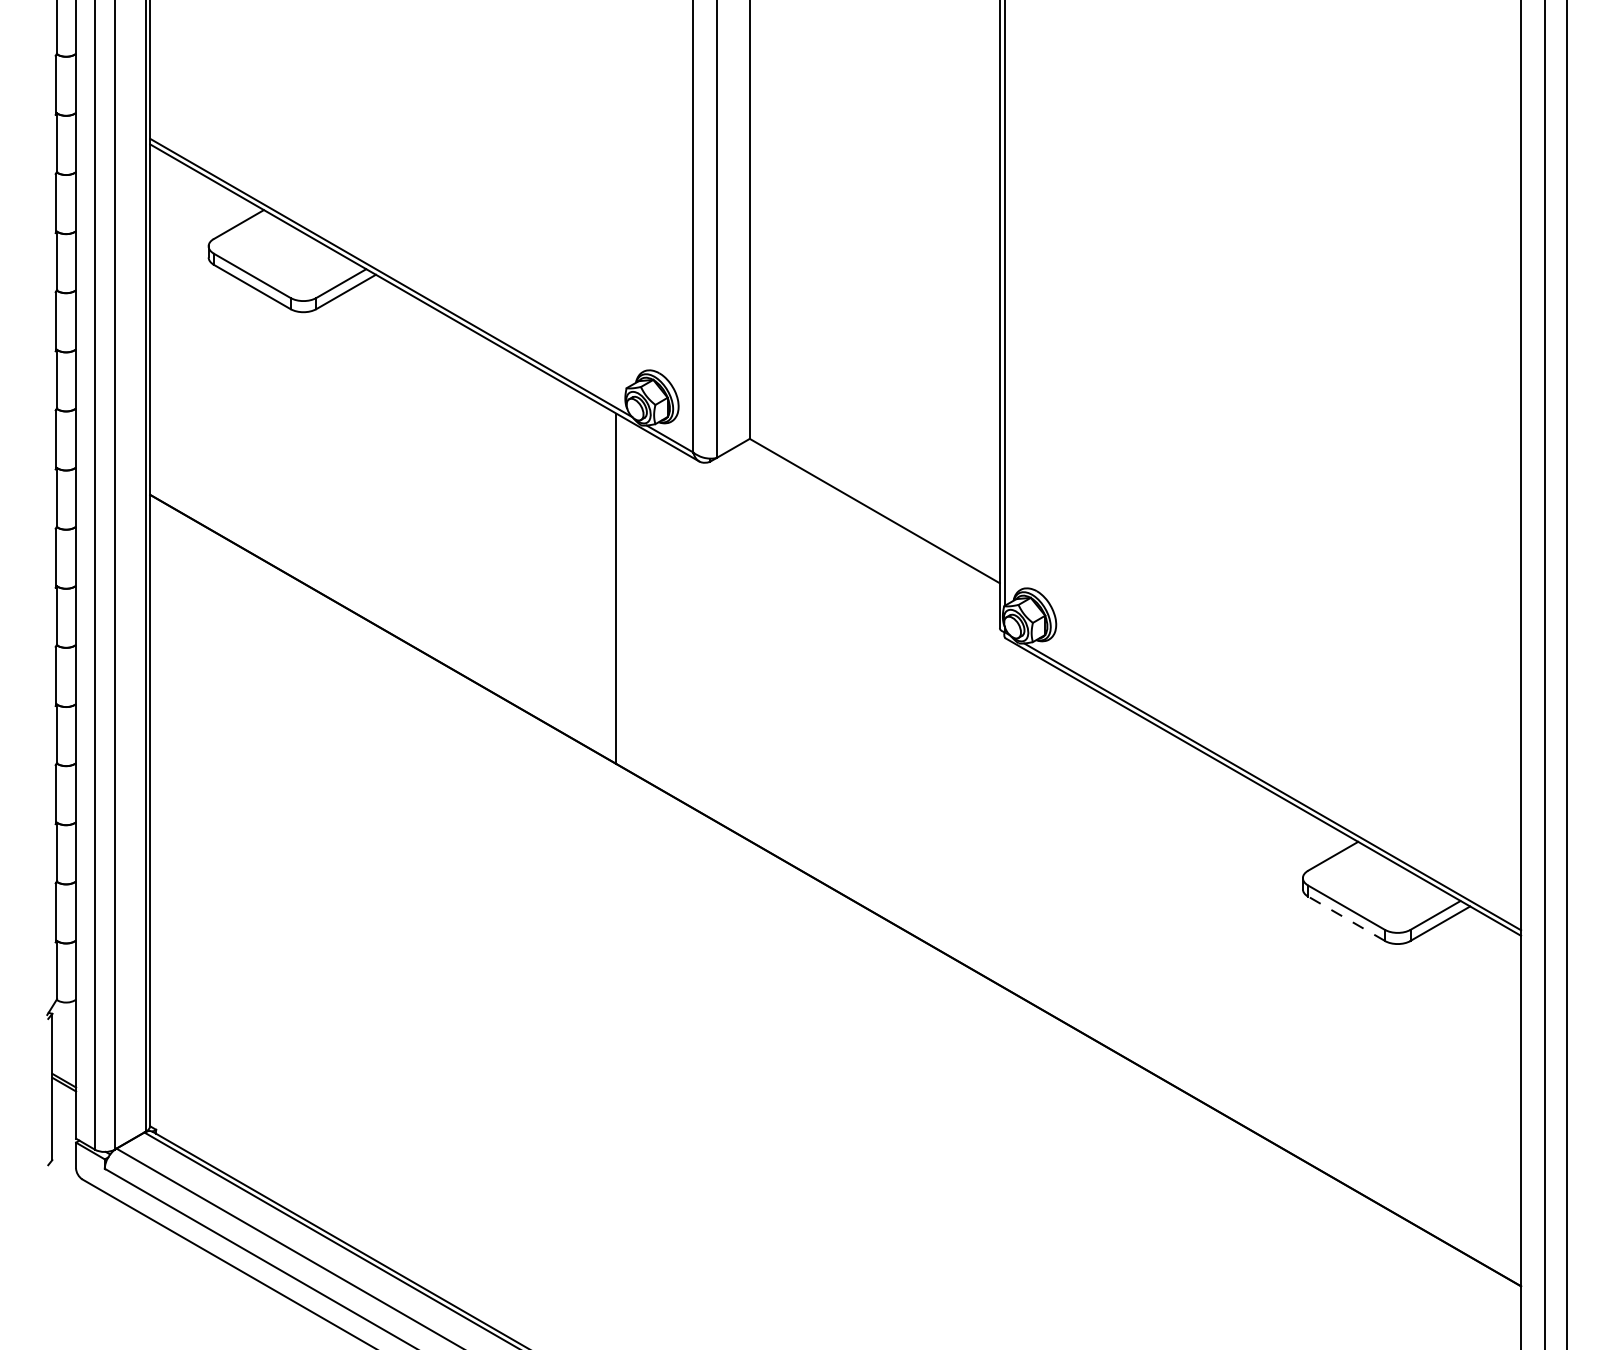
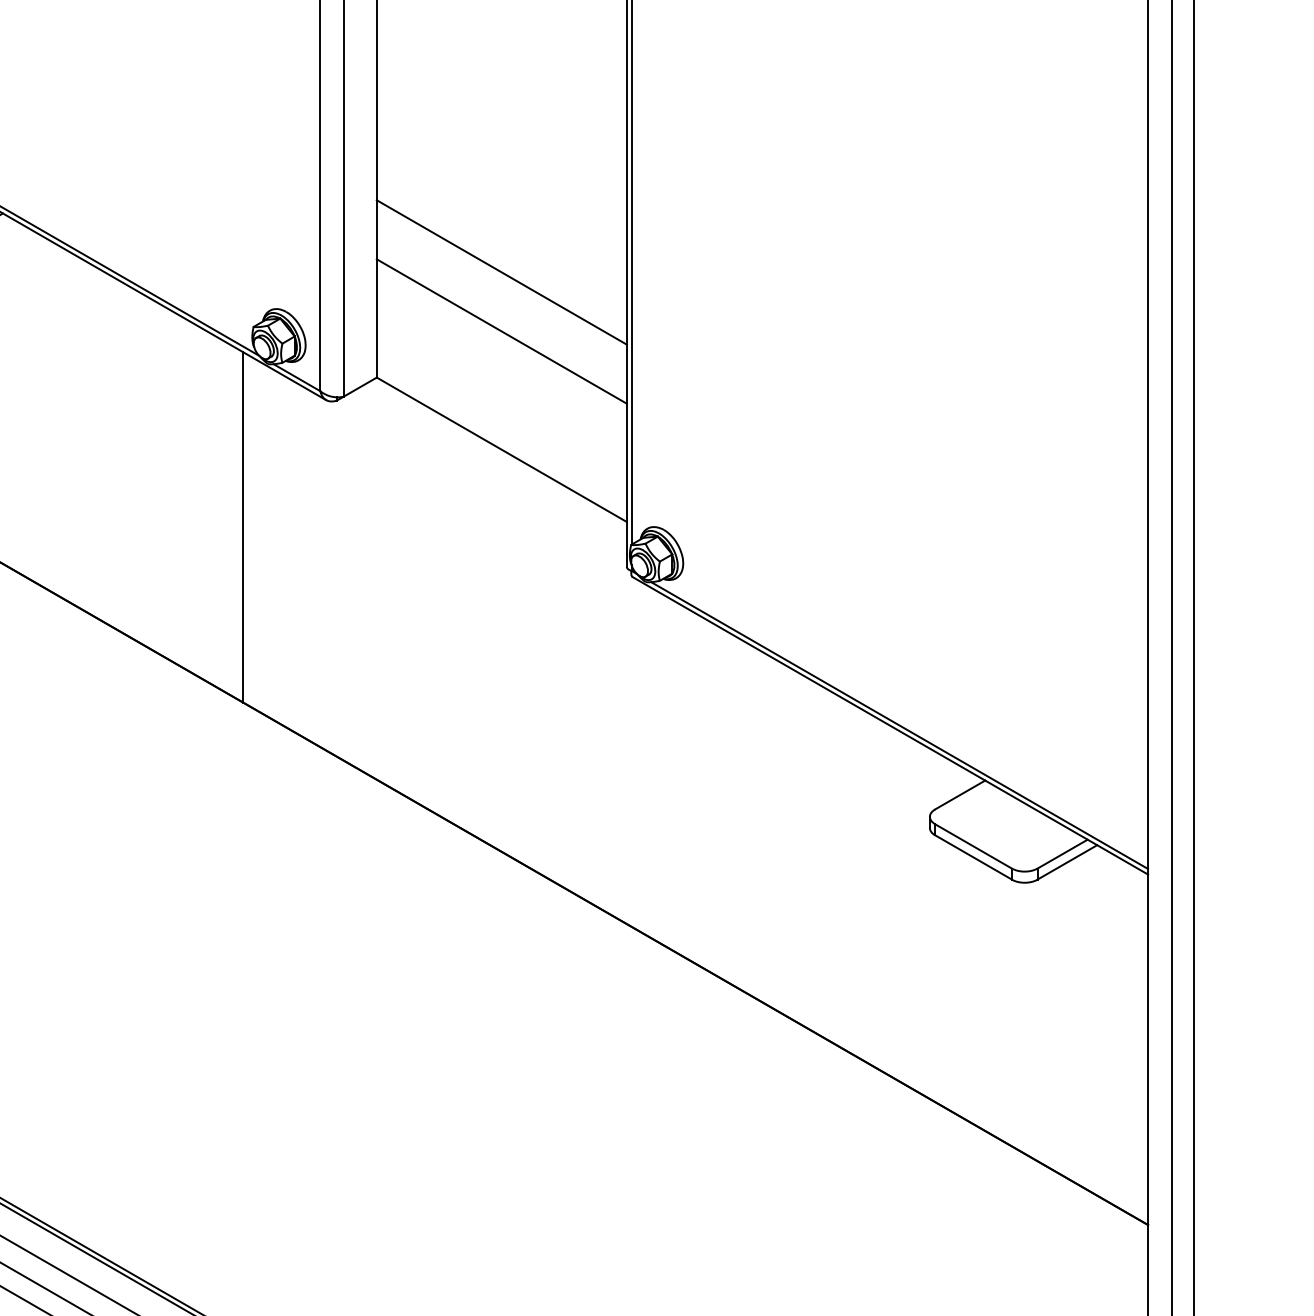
line: (874, 333) -> (501, 272), added
line: (874, 392) -> (501, 331), added
line: (1346, 918) -> (973, 857), dashed -> solid

